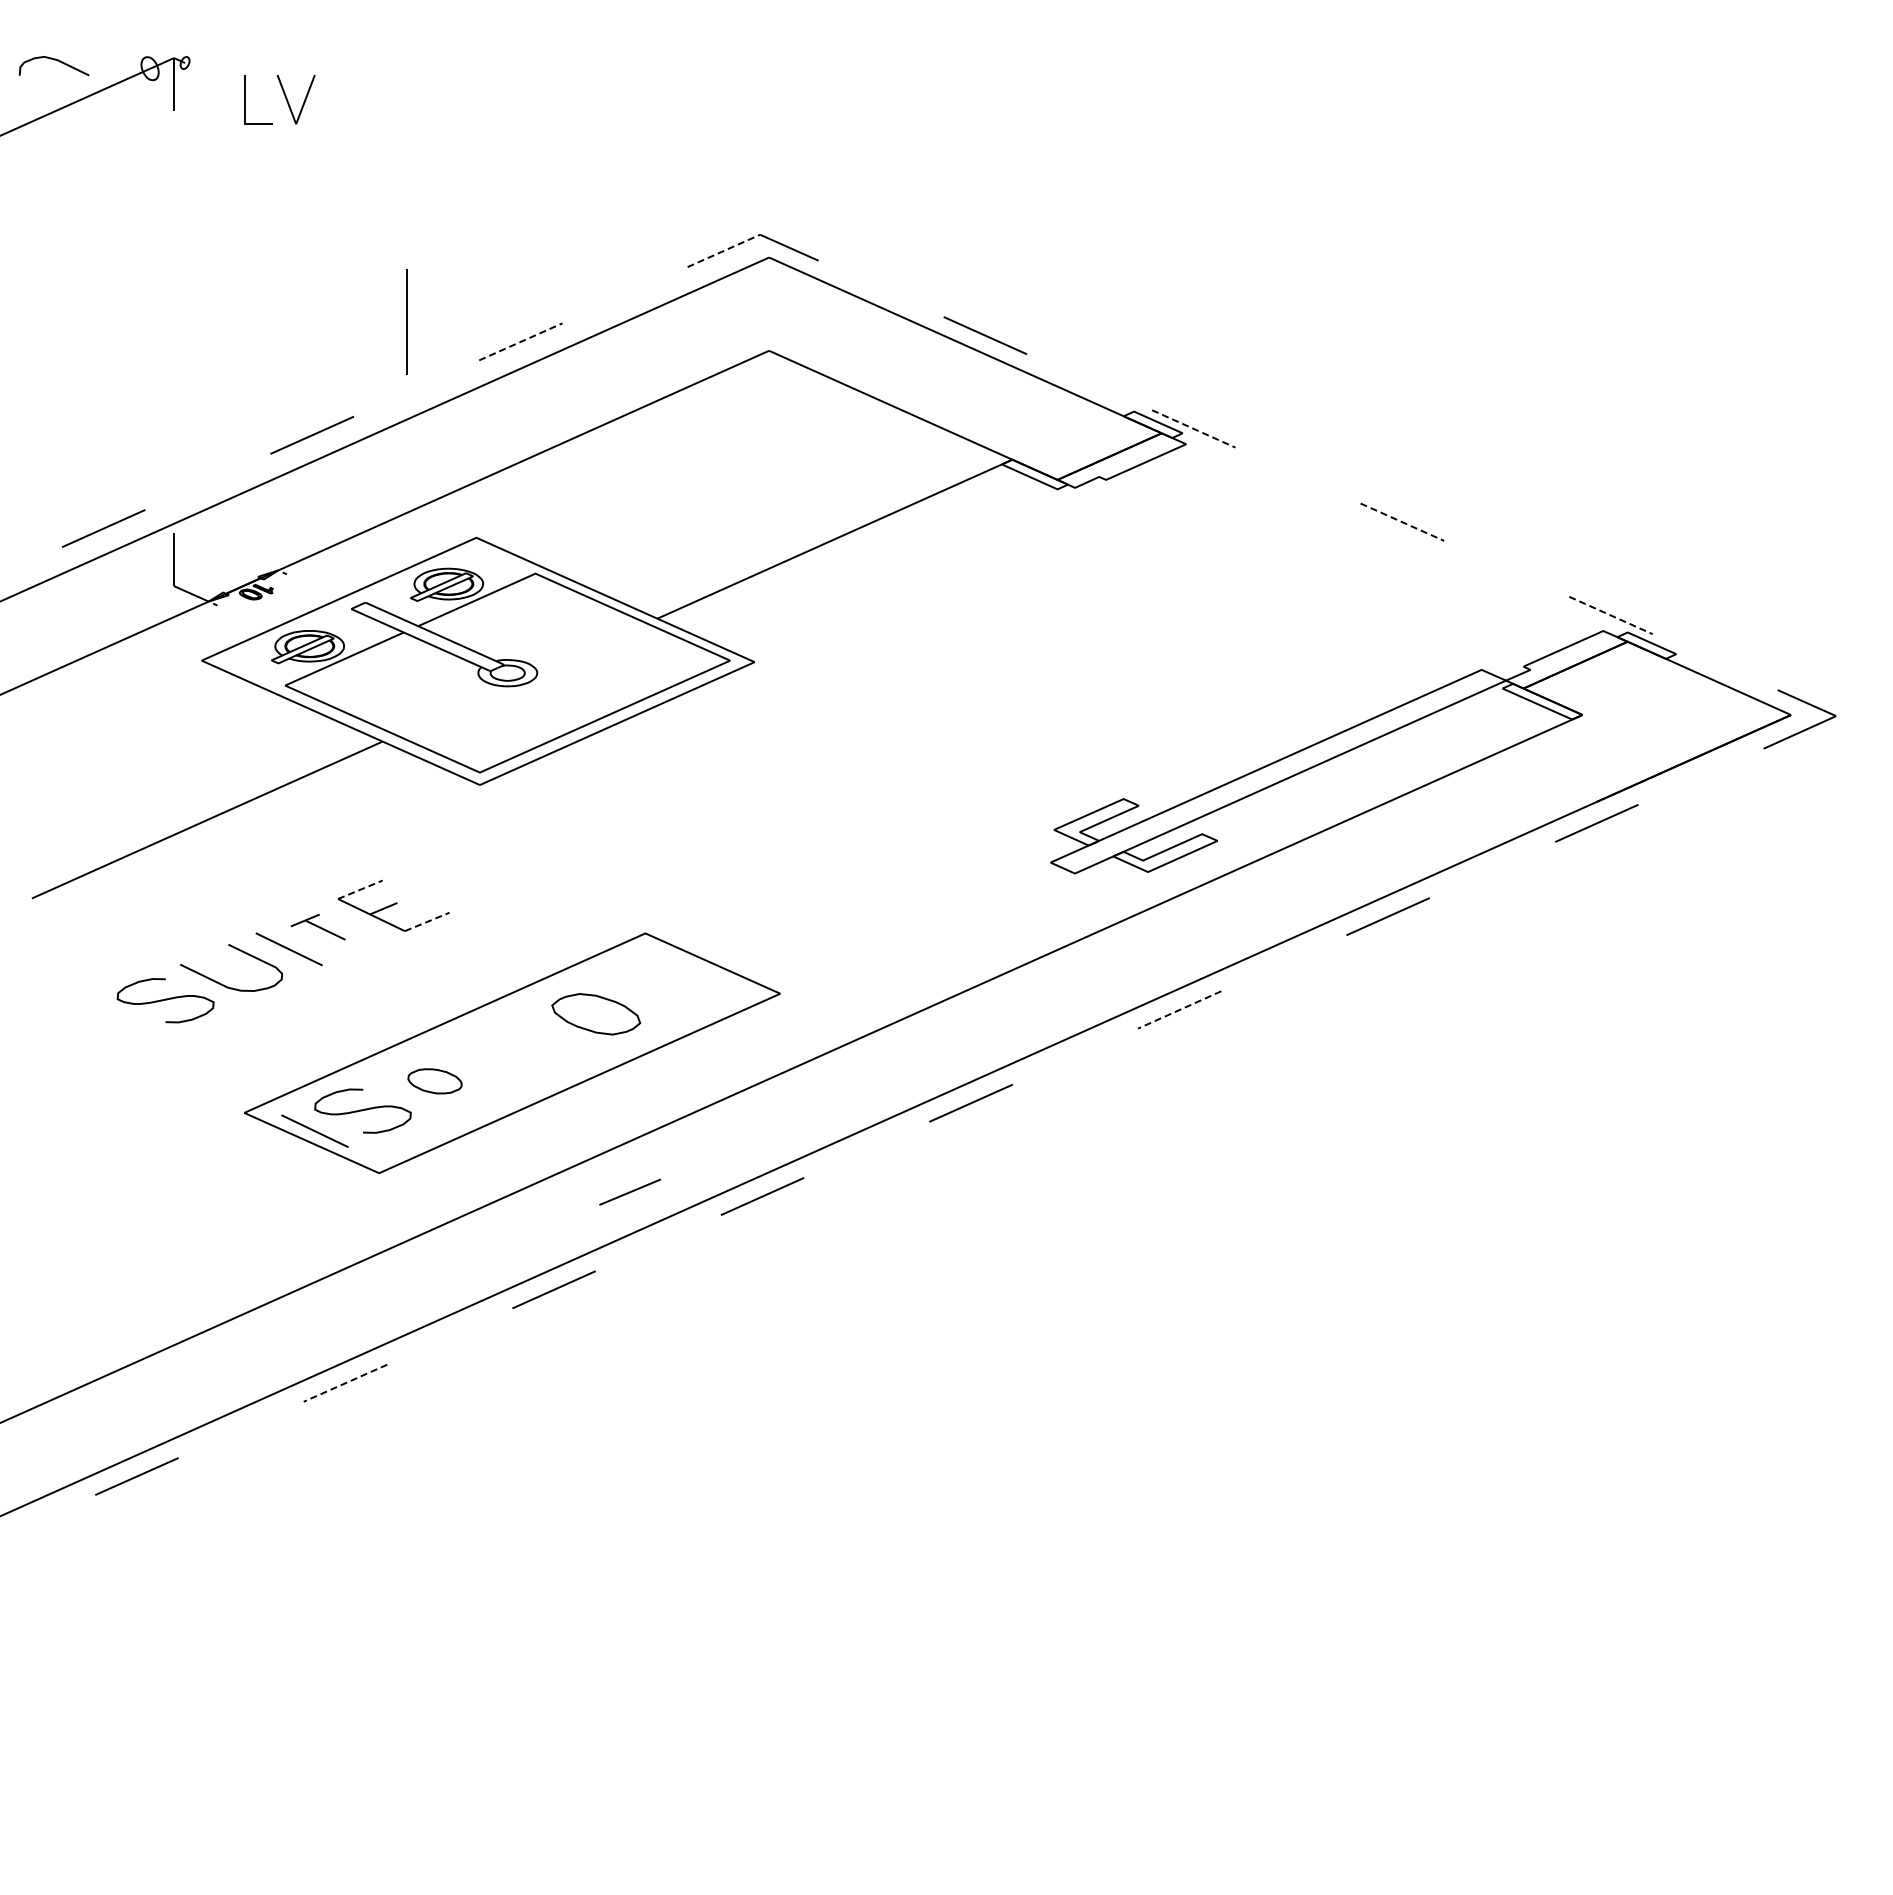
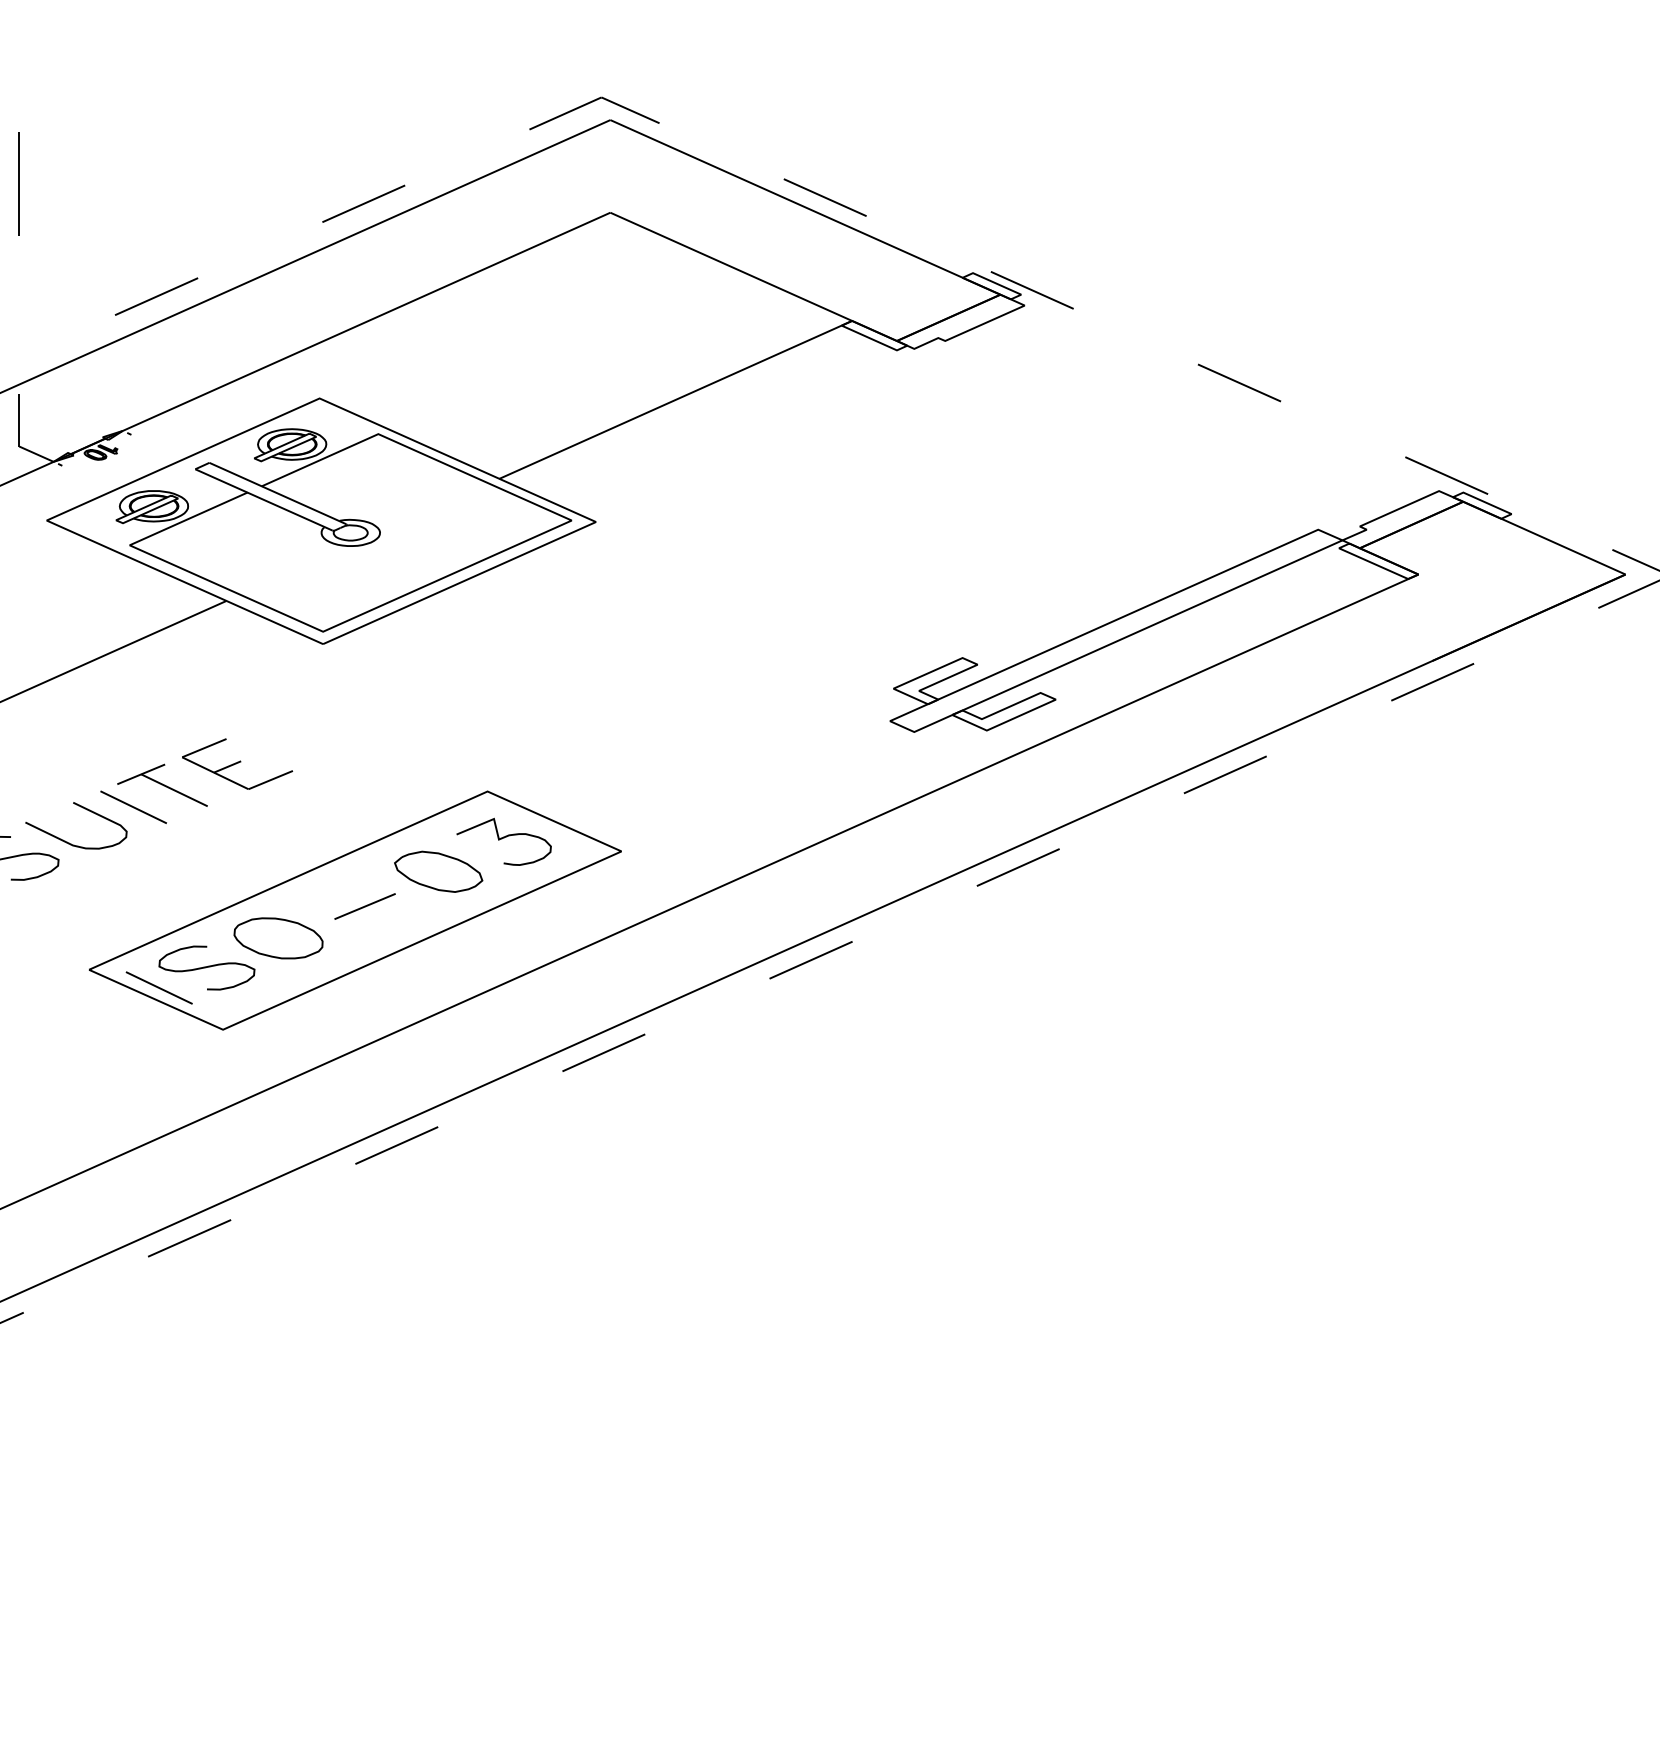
line: (723, 250) -> (565, 113), dashed -> solid
line: (406, 321) -> (18, 183), moved
line: (520, 341) -> (363, 203), dashed -> solid
line: (1193, 428) -> (1031, 289), dashed -> solid
line: (1402, 522) -> (1239, 383), dashed -> solid
line: (1610, 615) -> (1446, 475), dashed -> solid
line: (360, 889) -> (204, 747), dashed -> solid
line: (427, 921) -> (271, 779), dashed -> solid
part: (317, 926) -> (161, 784), size x1.67
curve: (660, 981) -> (502, 839), added
line: (1179, 1009) -> (1018, 867), dashed -> solid
part: (434, 1081) -> (277, 938), size x1.67
line: (629, 1191) -> (364, 905), moved
line: (345, 1383) -> (189, 1238), dashed -> solid

